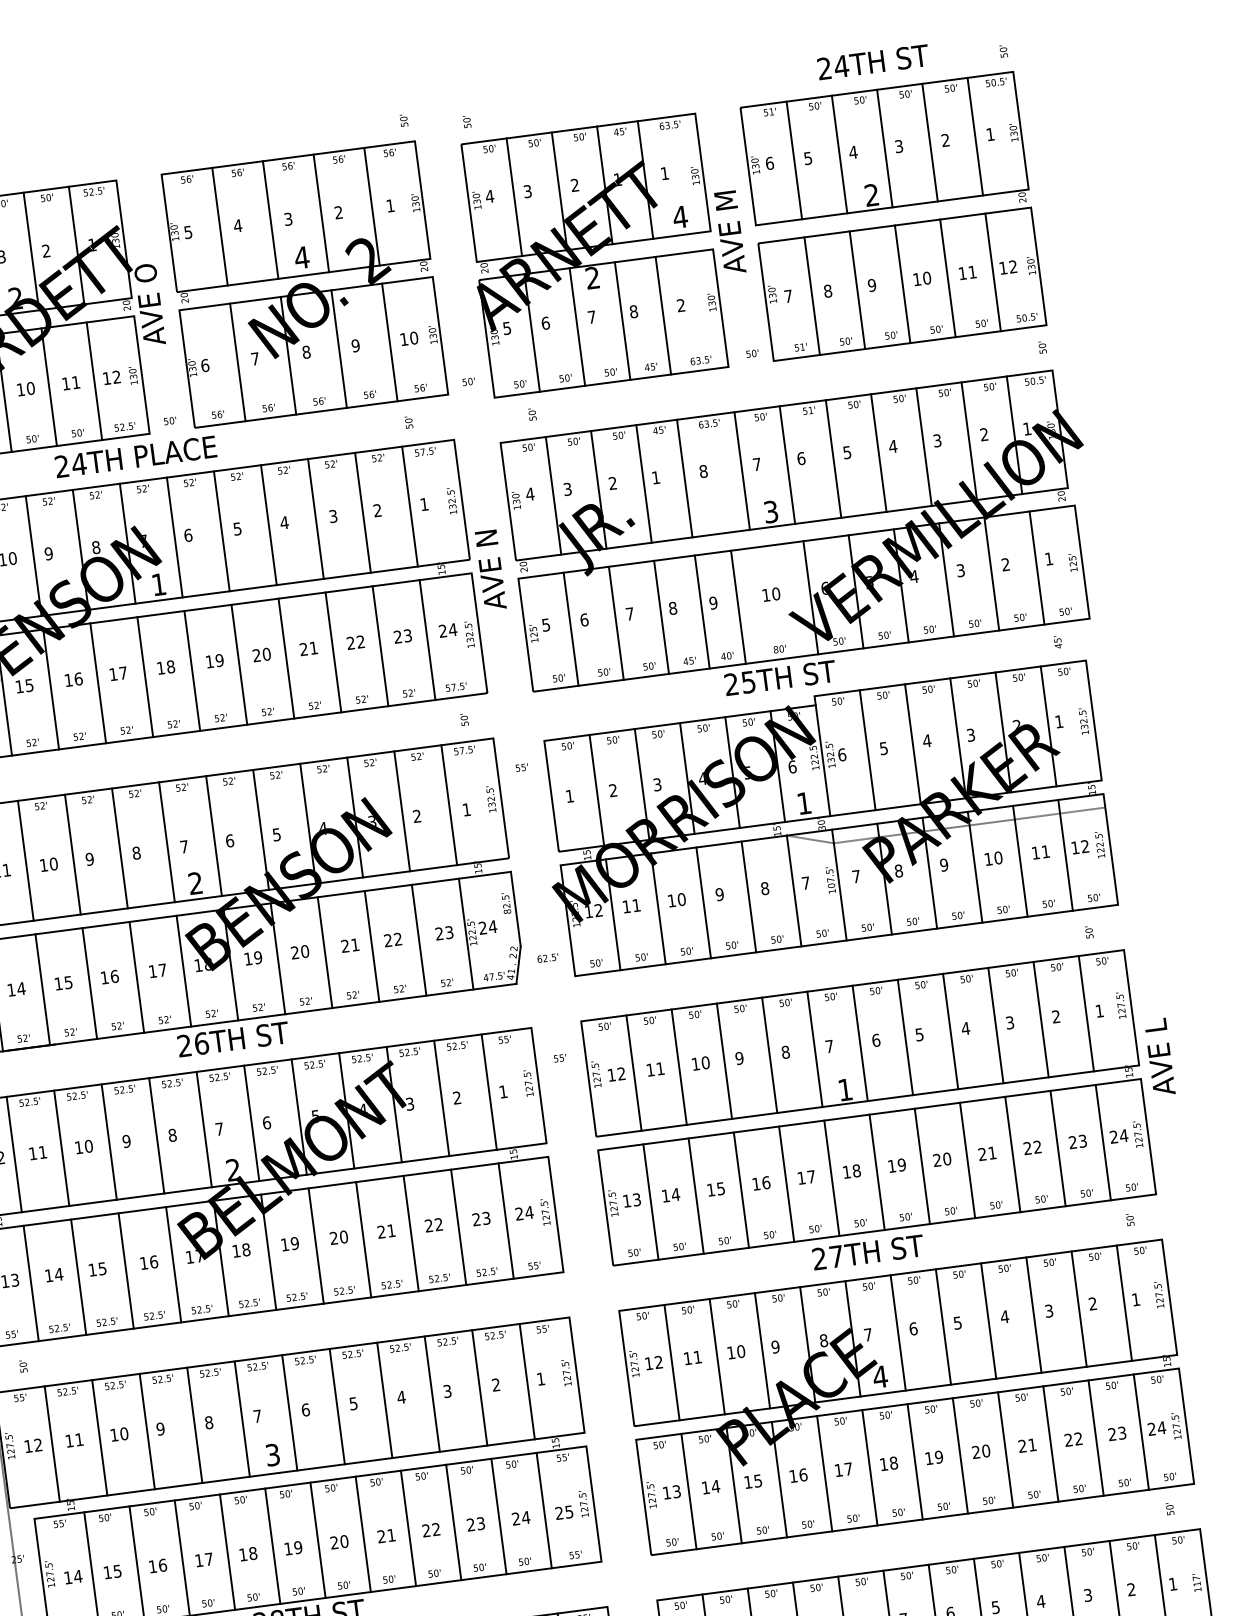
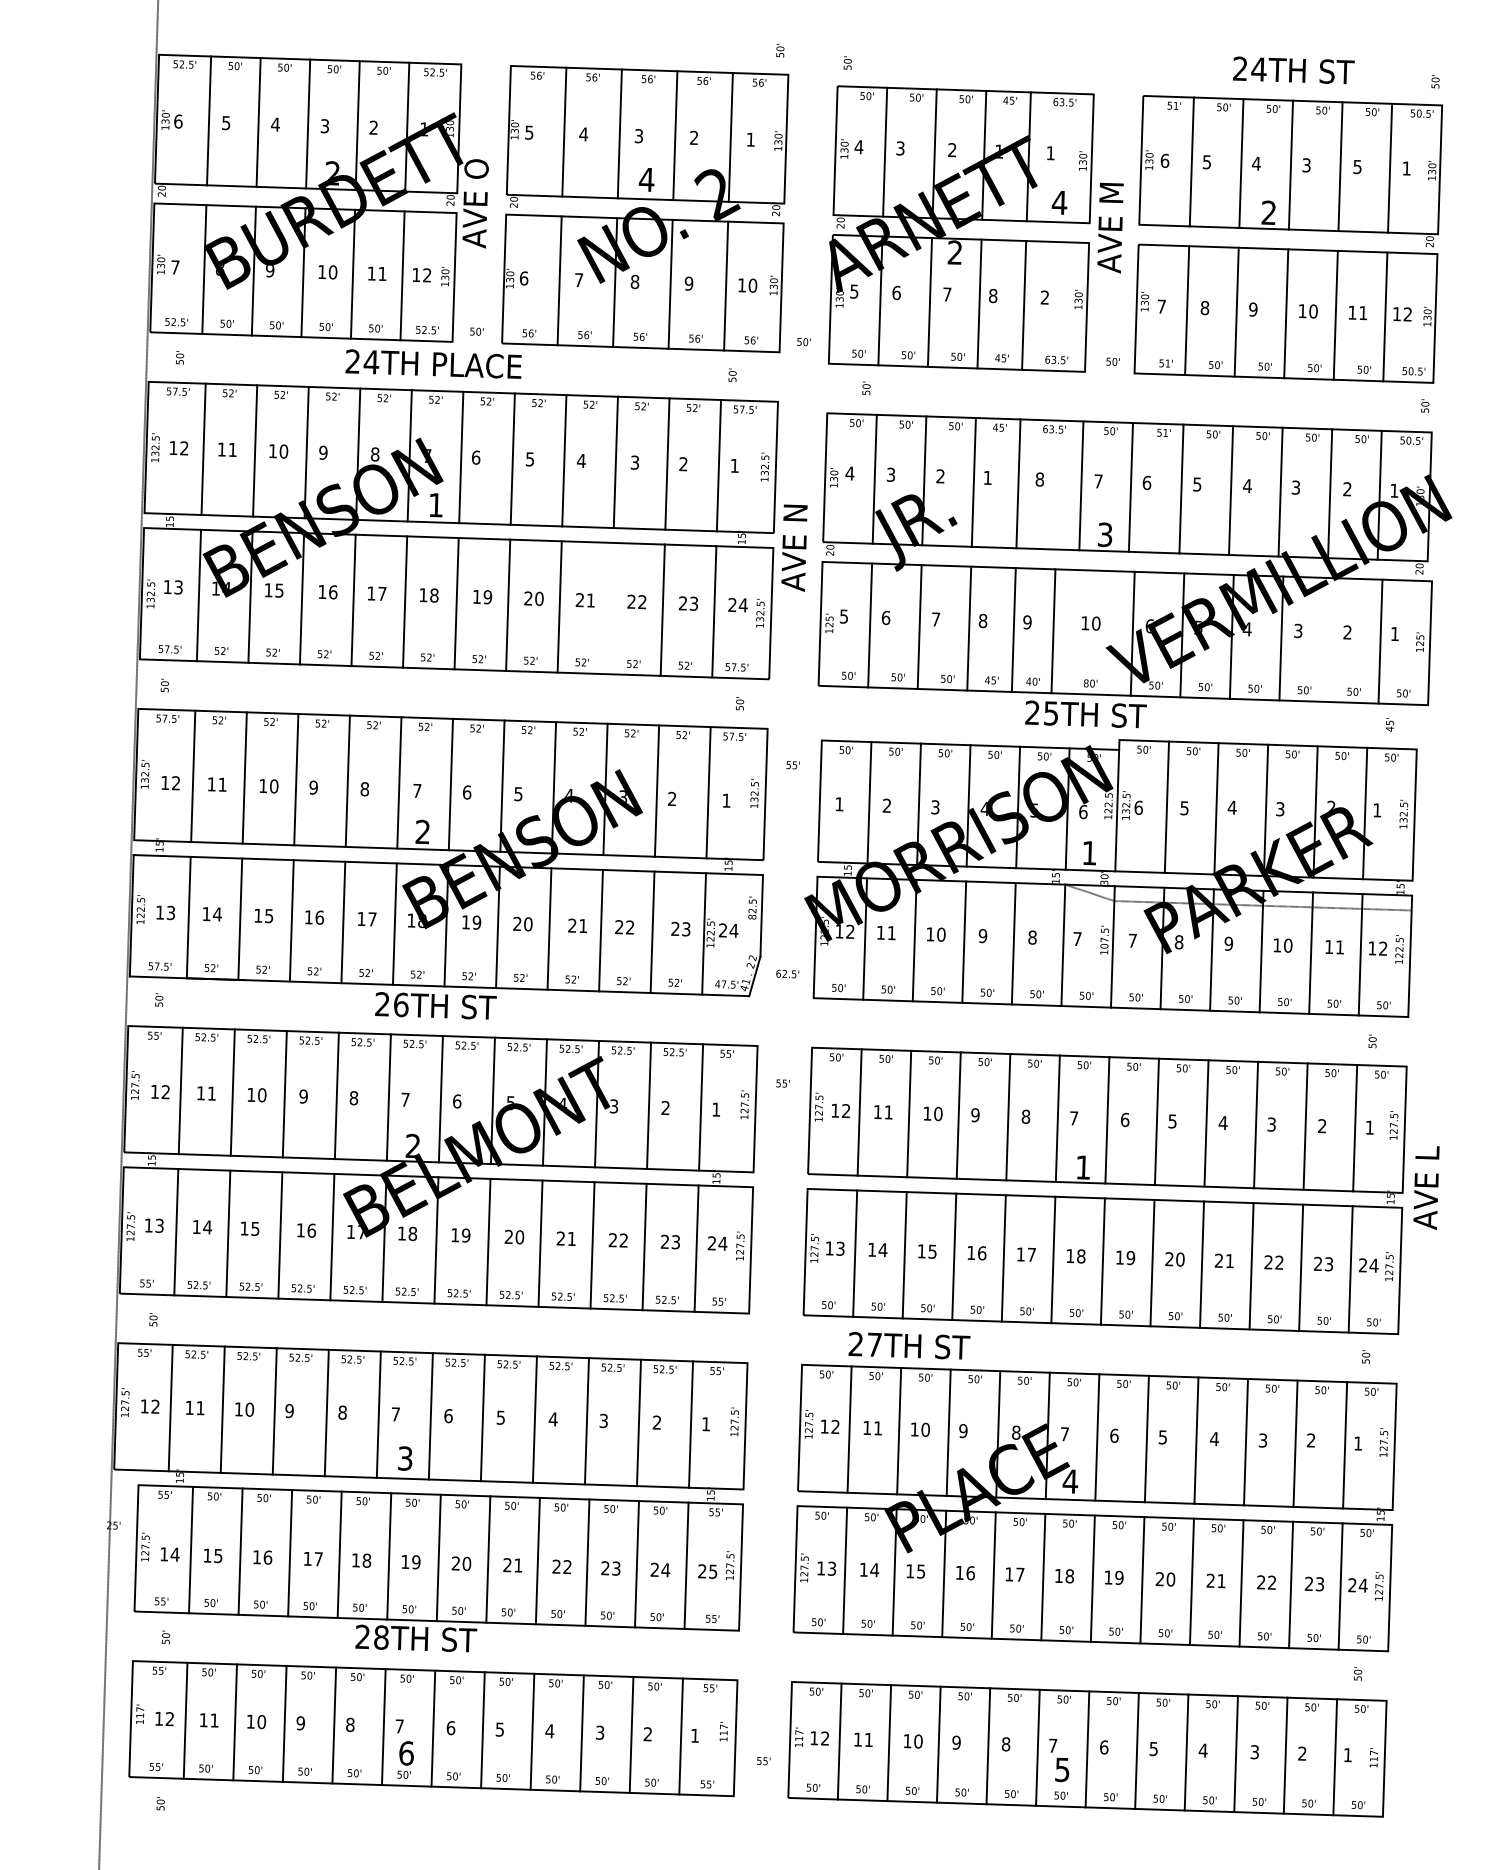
text: (945, 139) -> (1357, 166), 2 -> 5
line: (991, 574) -> (1330, 640), removed
line: (333, 652) -> (611, 608), removed
text: (868, 1252) -> (909, 1345), moved

